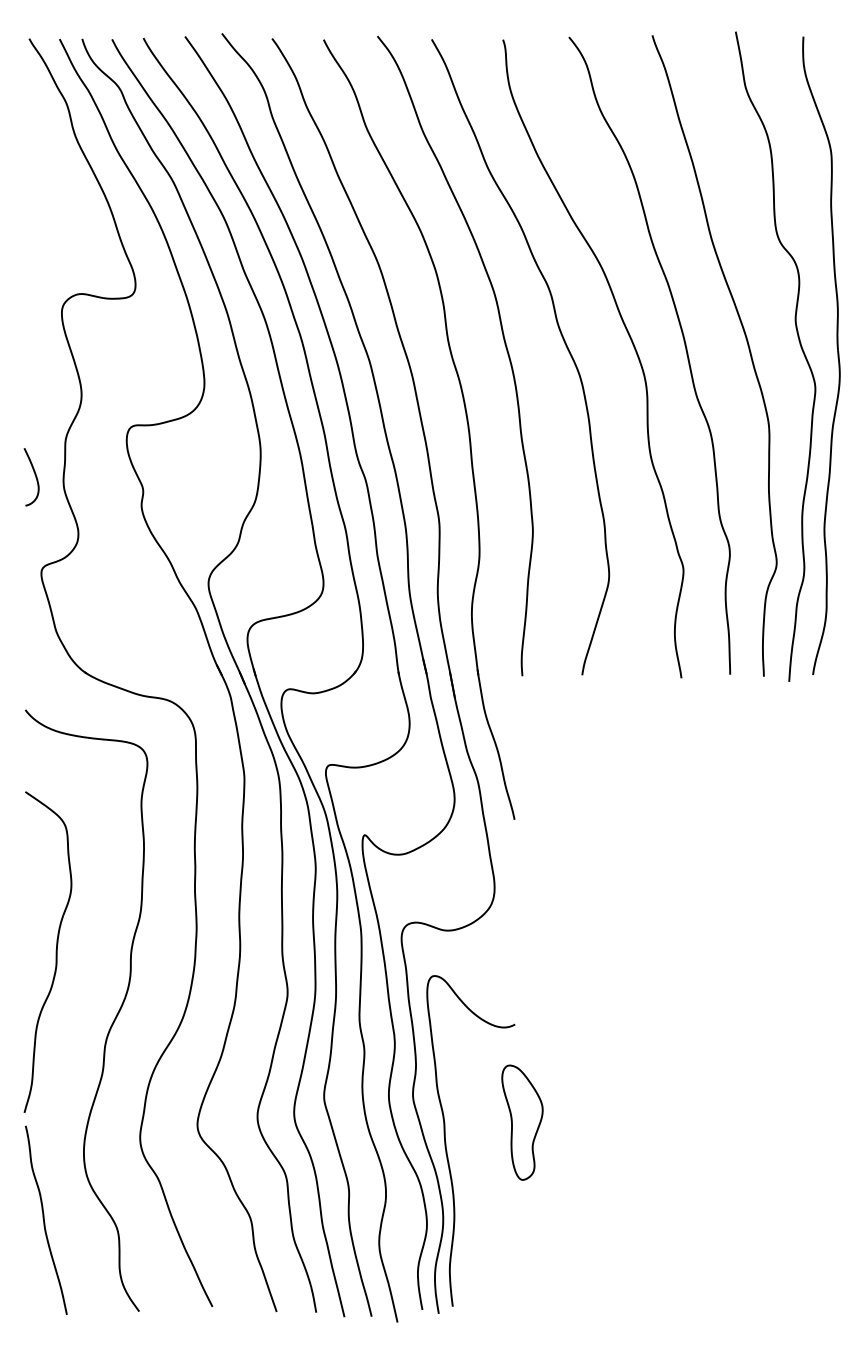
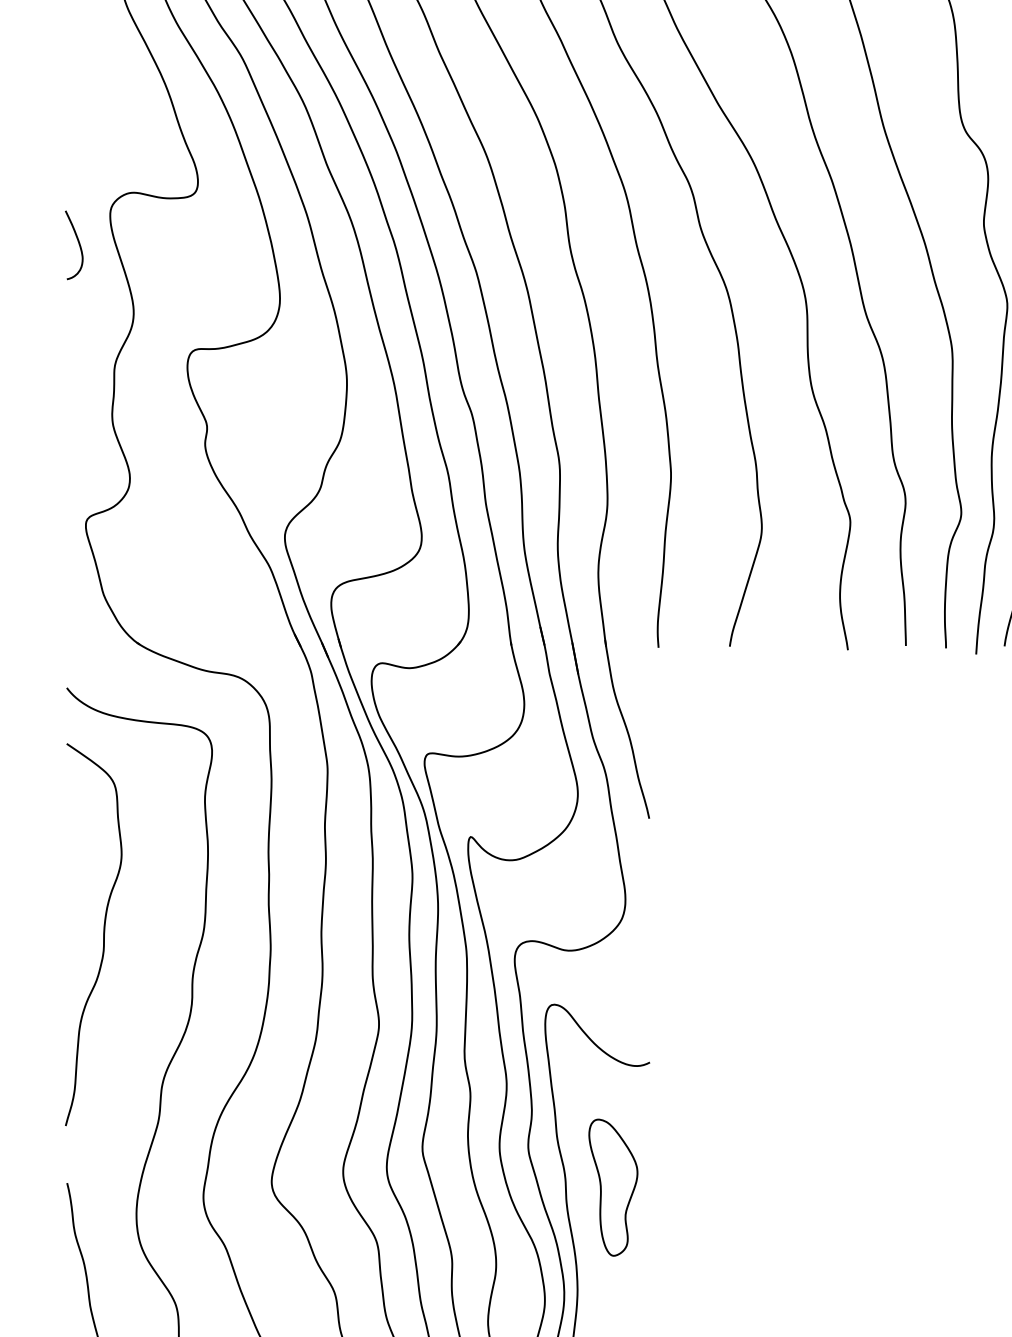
curve: (35, 477) -> (78, 245), moved
curve: (55, 951) -> (102, 933), moved
part: (522, 1122) -> (613, 1187), moved

